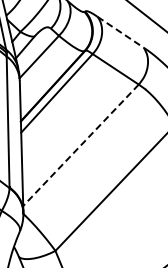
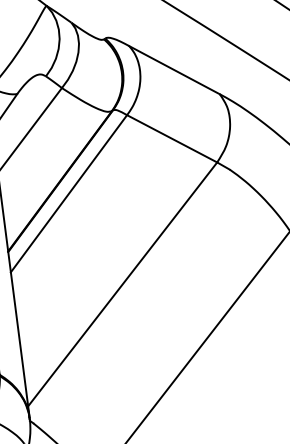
line: (120, 32) -> (174, 70), dashed -> solid
line: (81, 145) -> (123, 284), dashed -> solid

